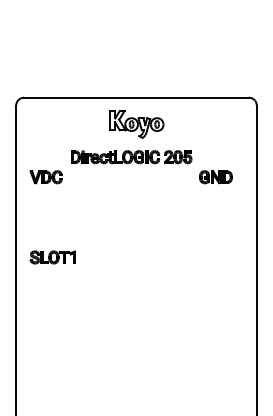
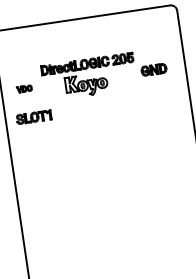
part: (136, 124) -> (86, 85), moved
part: (45, 177) -> (24, 89), size x0.6
part: (52, 257) -> (33, 117), moved

